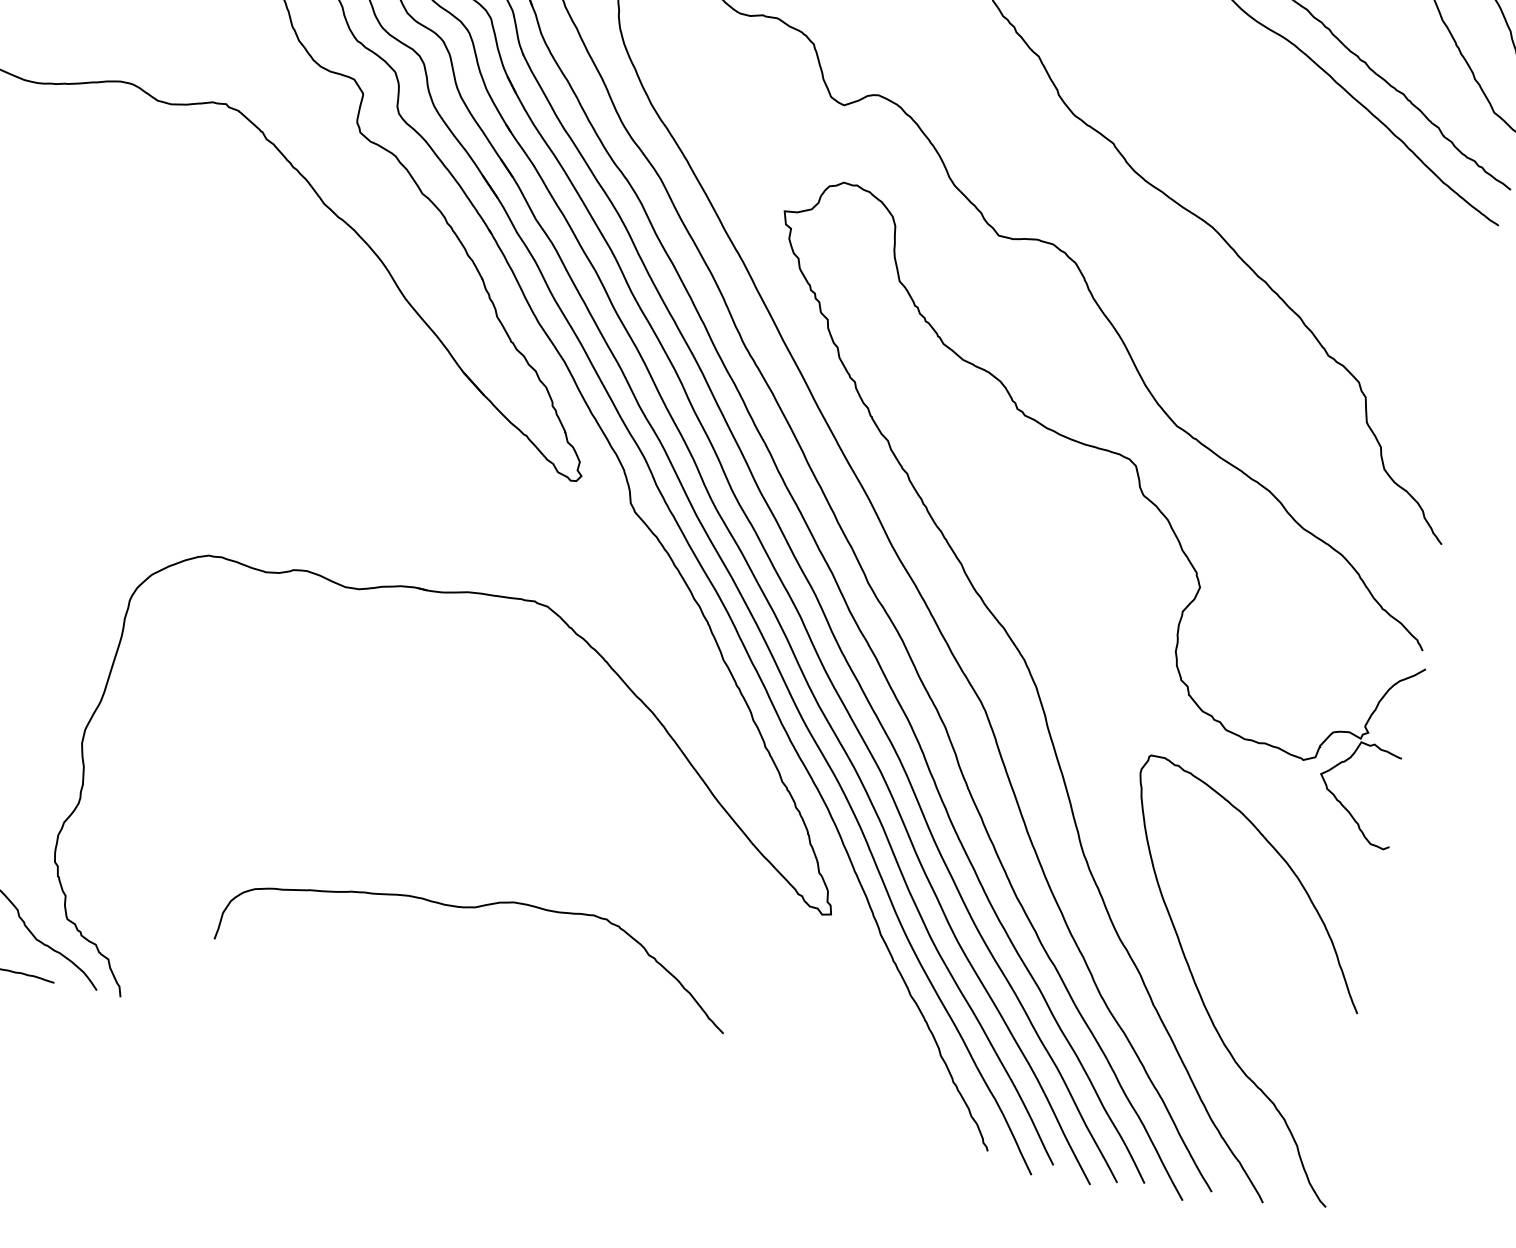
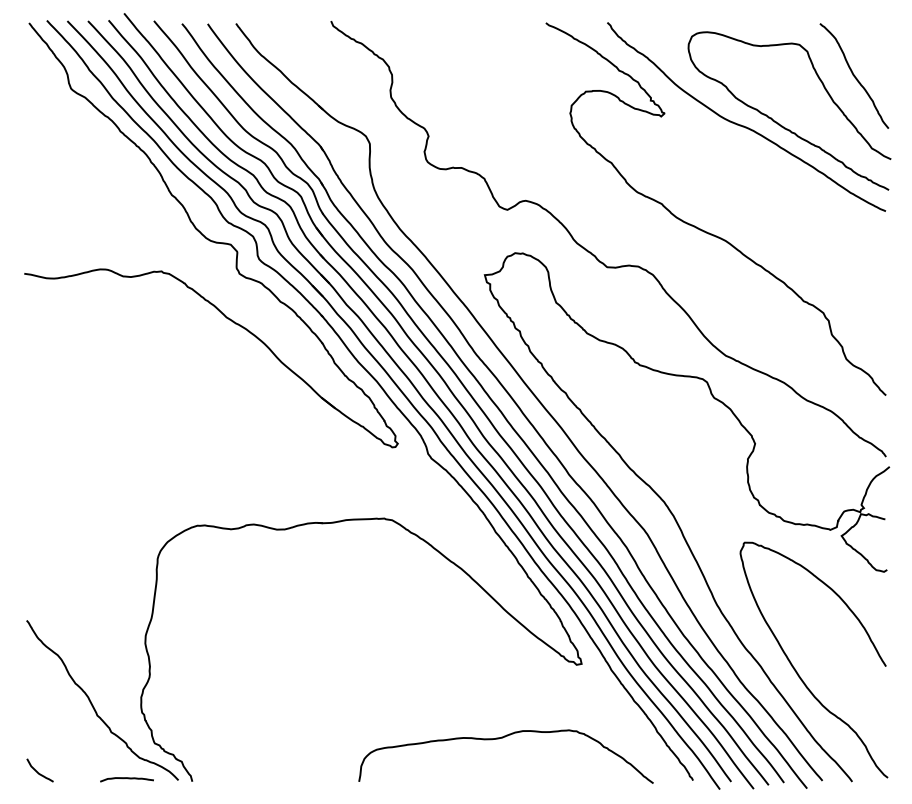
curve: (477, 909) -> (503, 738), moved

